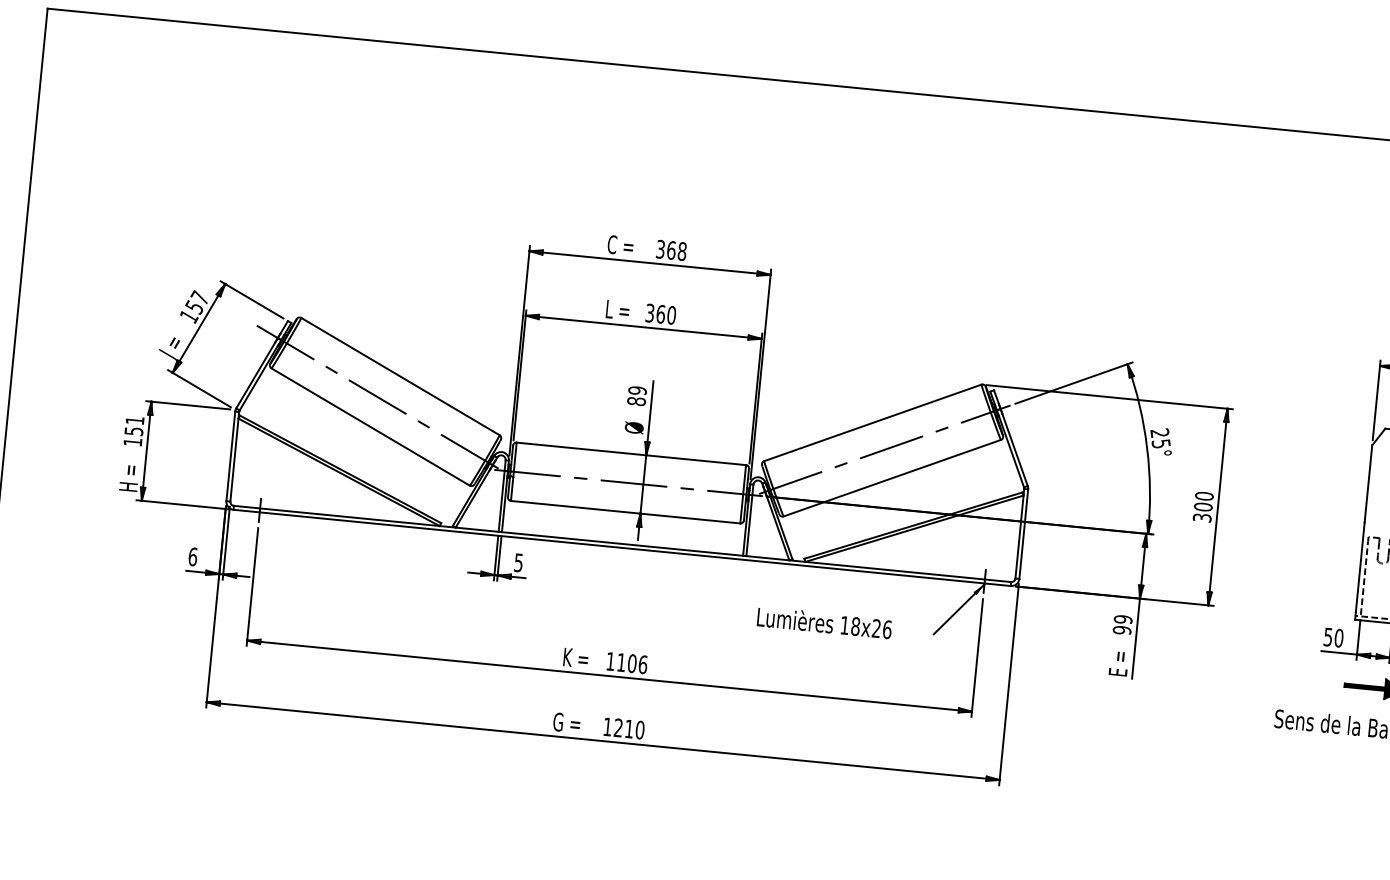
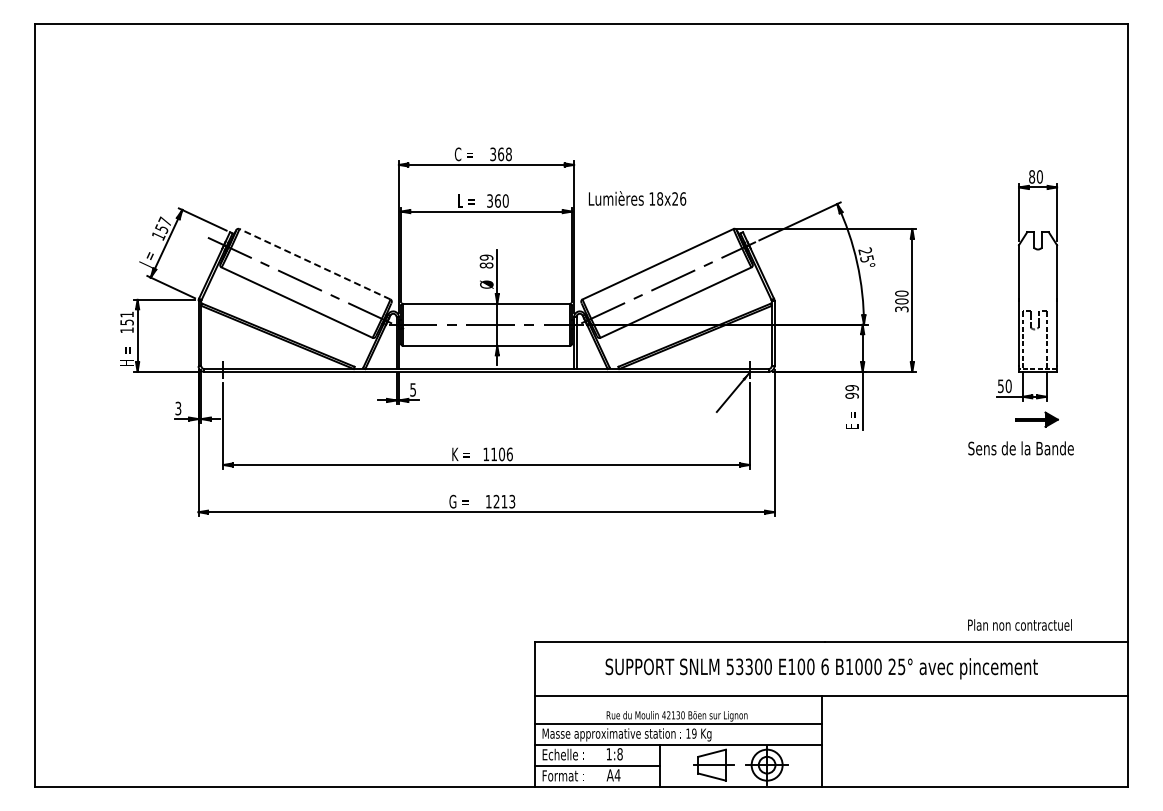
line: (399, 376) -> (314, 264), solid -> dashed
text: (193, 556) -> (178, 408), 6 -> 3
text: (824, 622) -> (637, 198), moved
text: (640, 729) -> (512, 501), 1210 -> 1213

